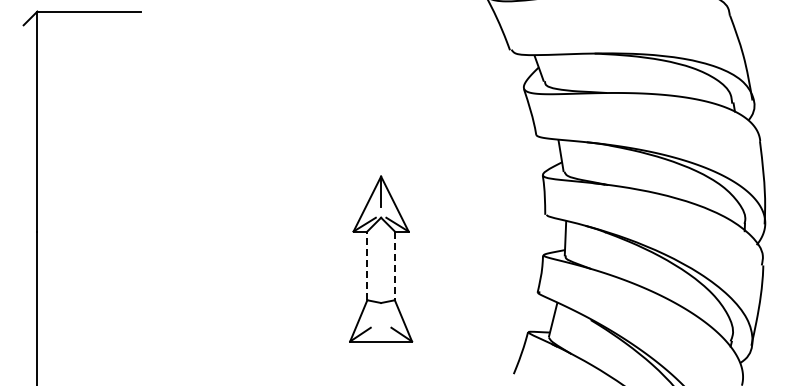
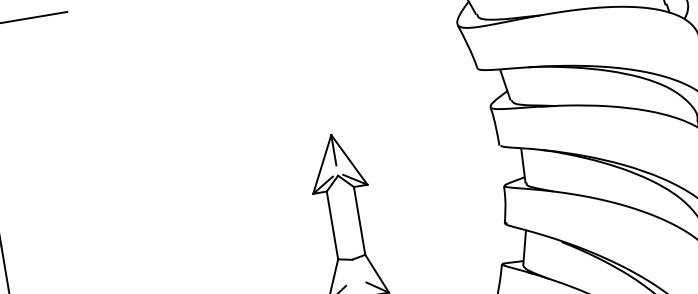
line: (367, 265) -> (332, 225), dashed -> solid
line: (394, 266) -> (359, 221), dashed -> solid

